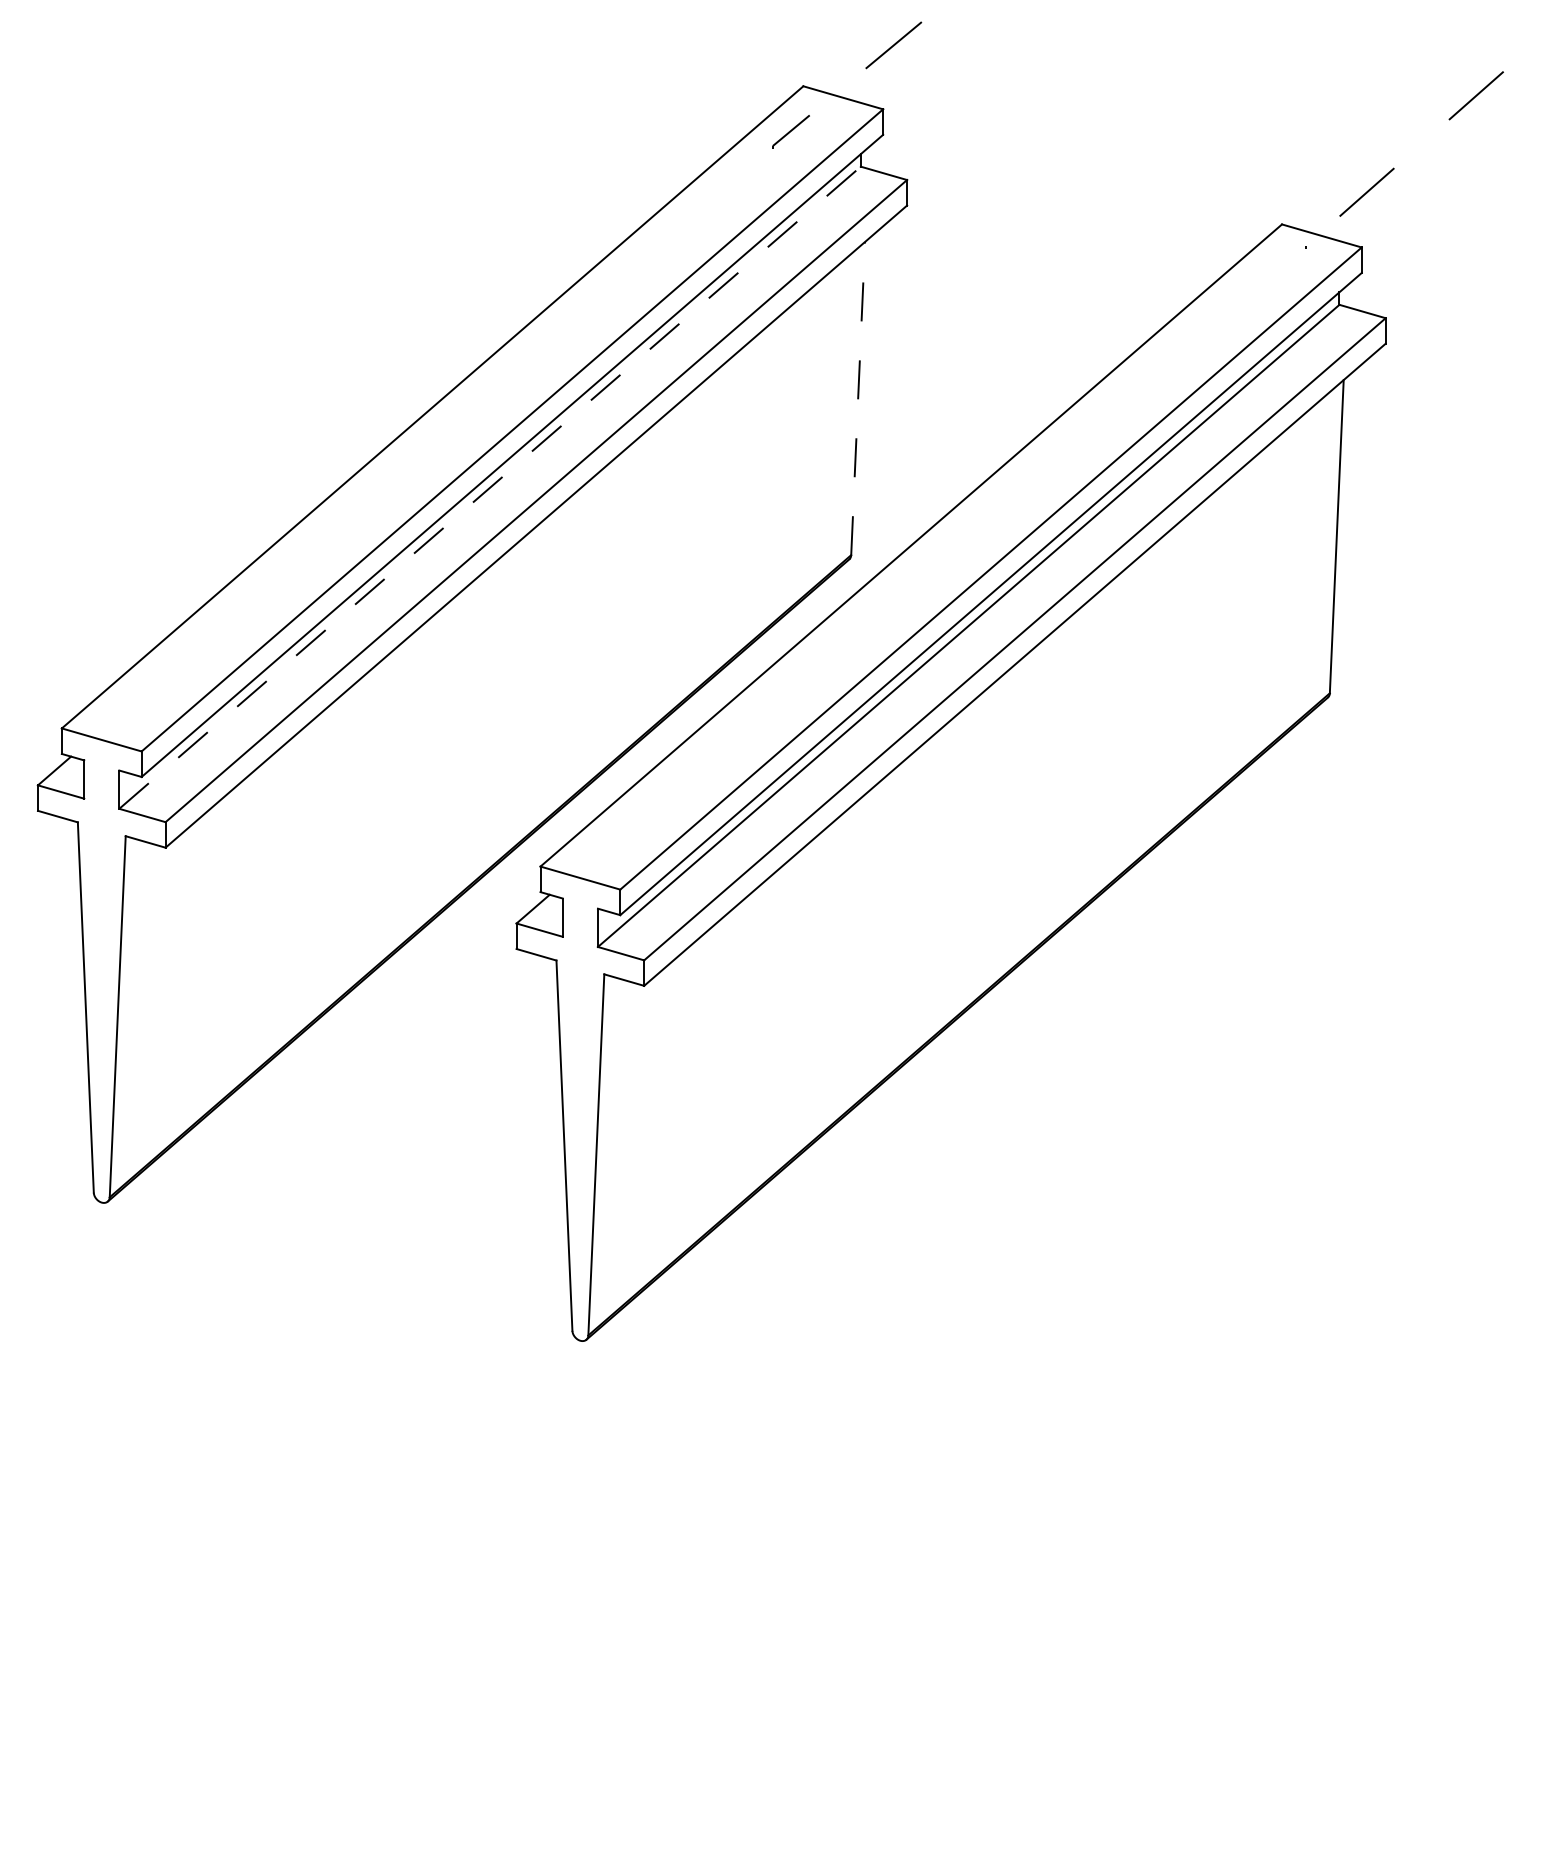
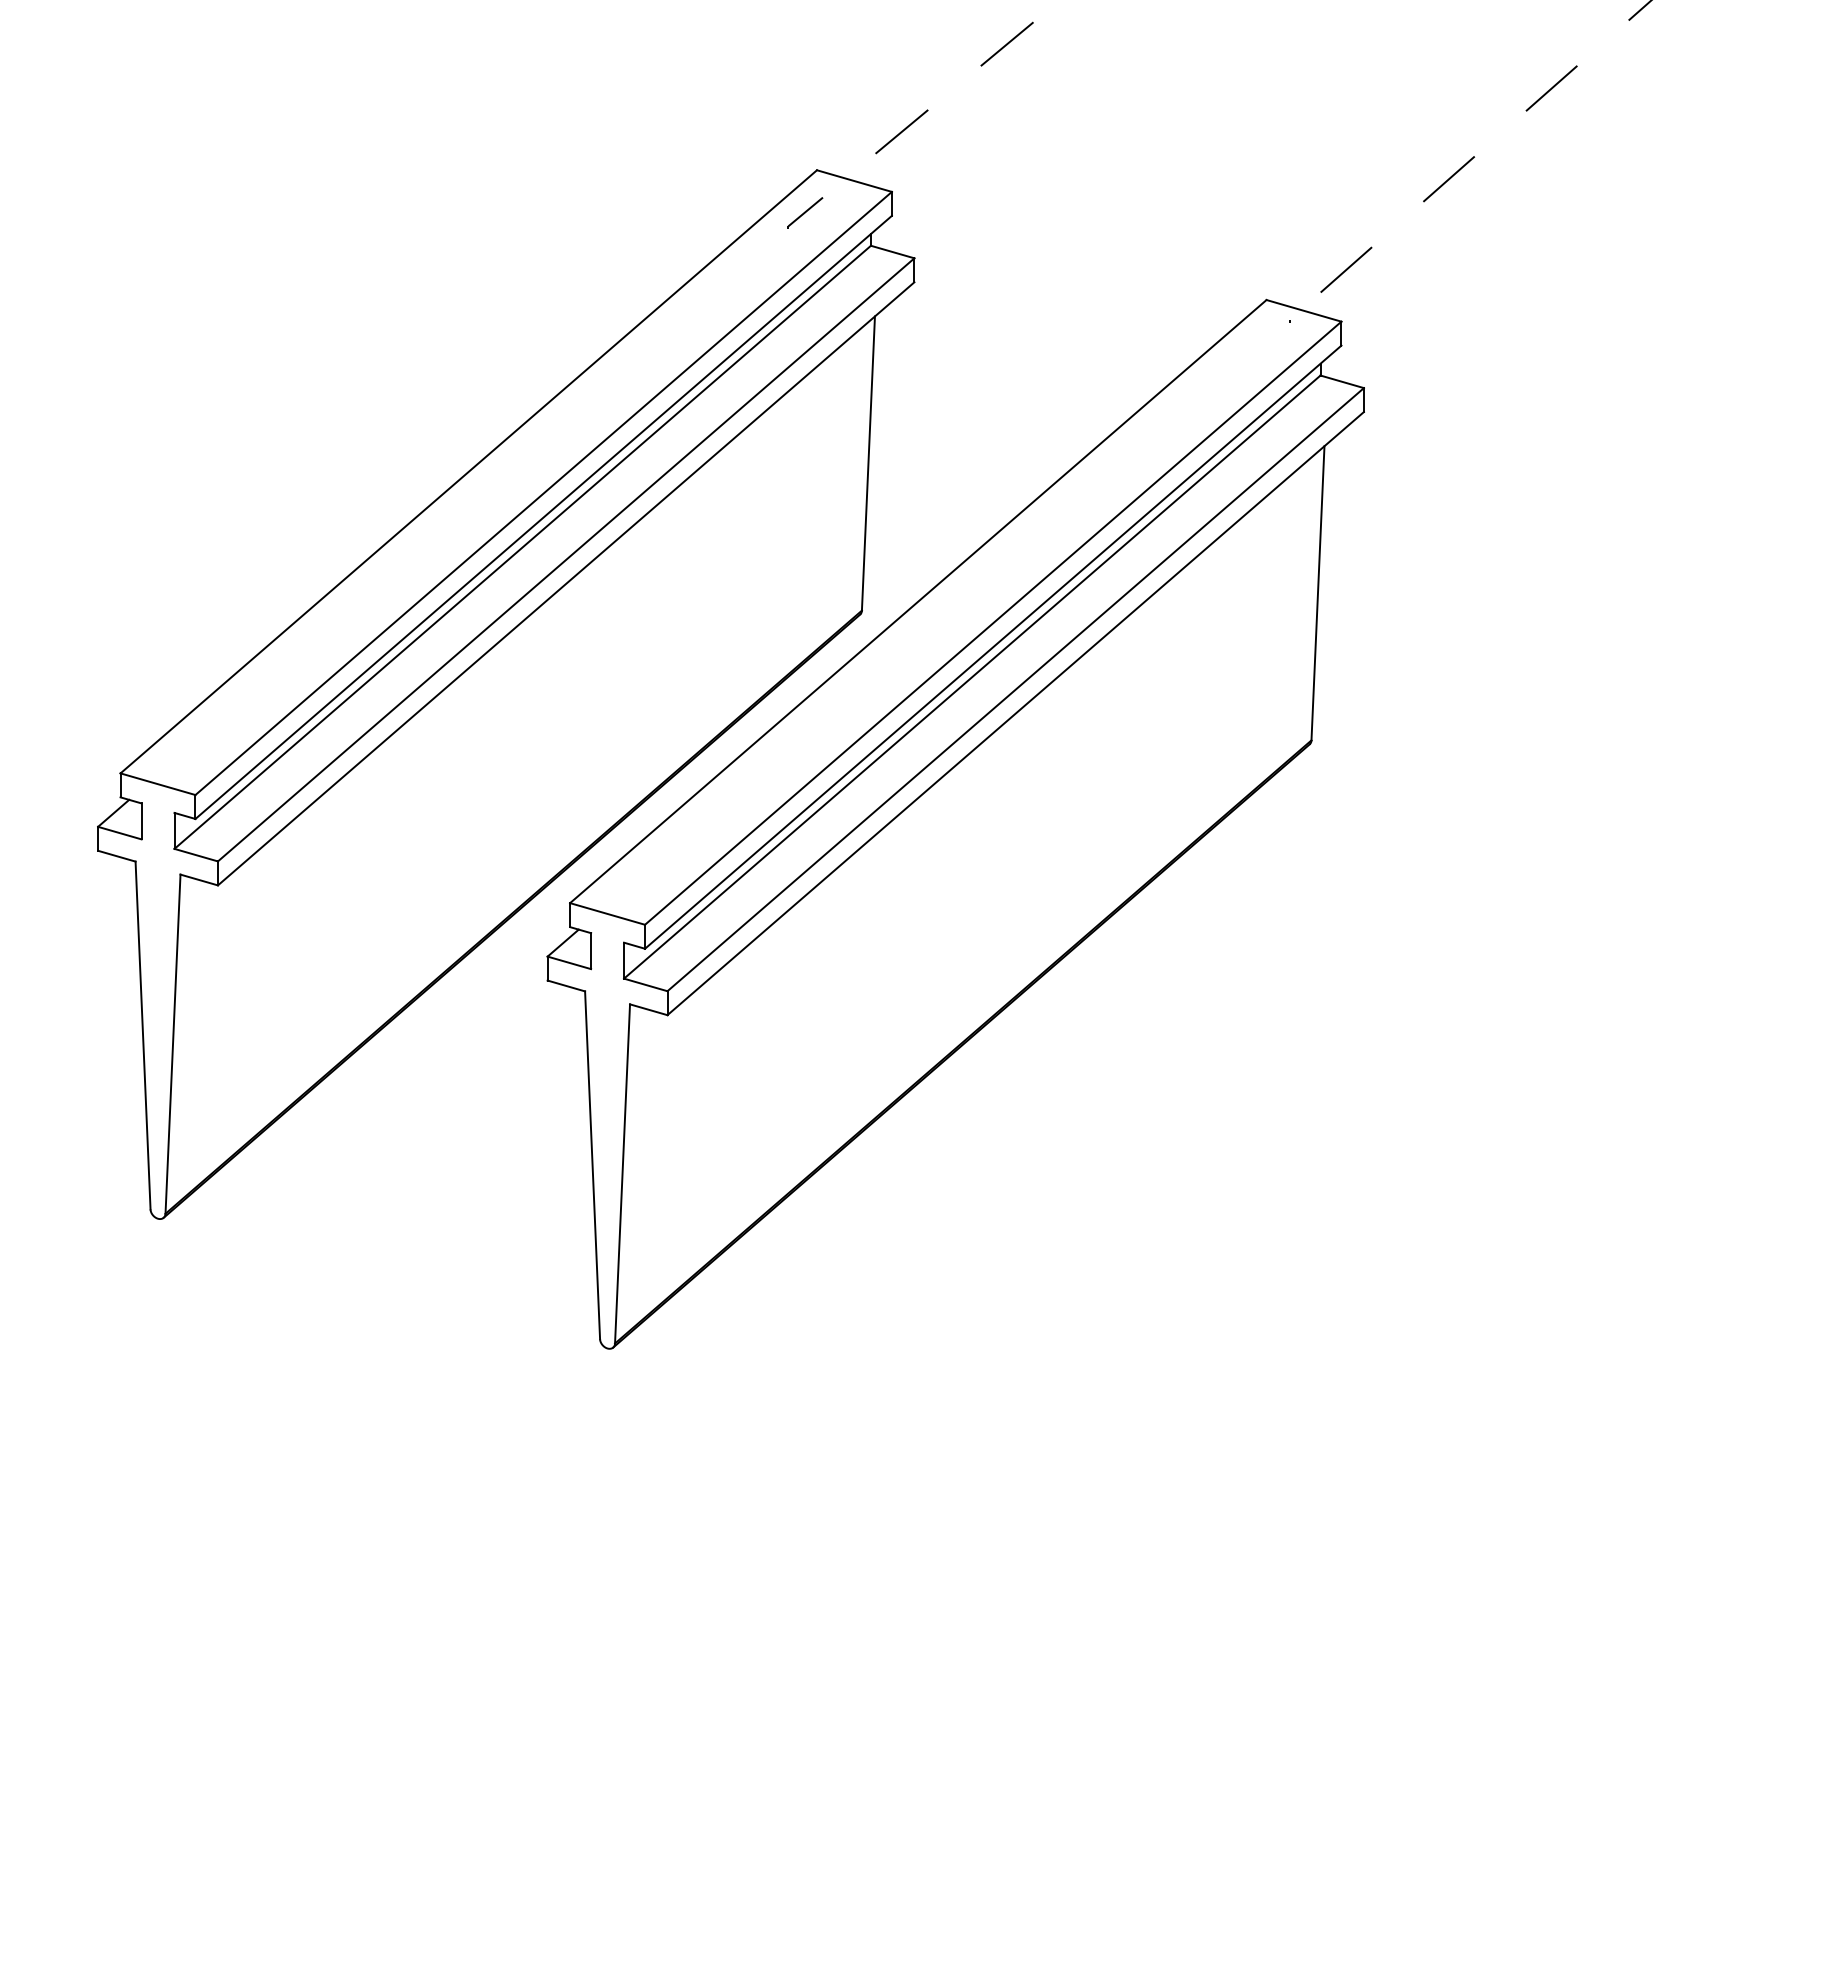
line: (858, 398) -> (868, 463), dashed -> solid
line: (489, 487) -> (522, 547), dashed -> solid

